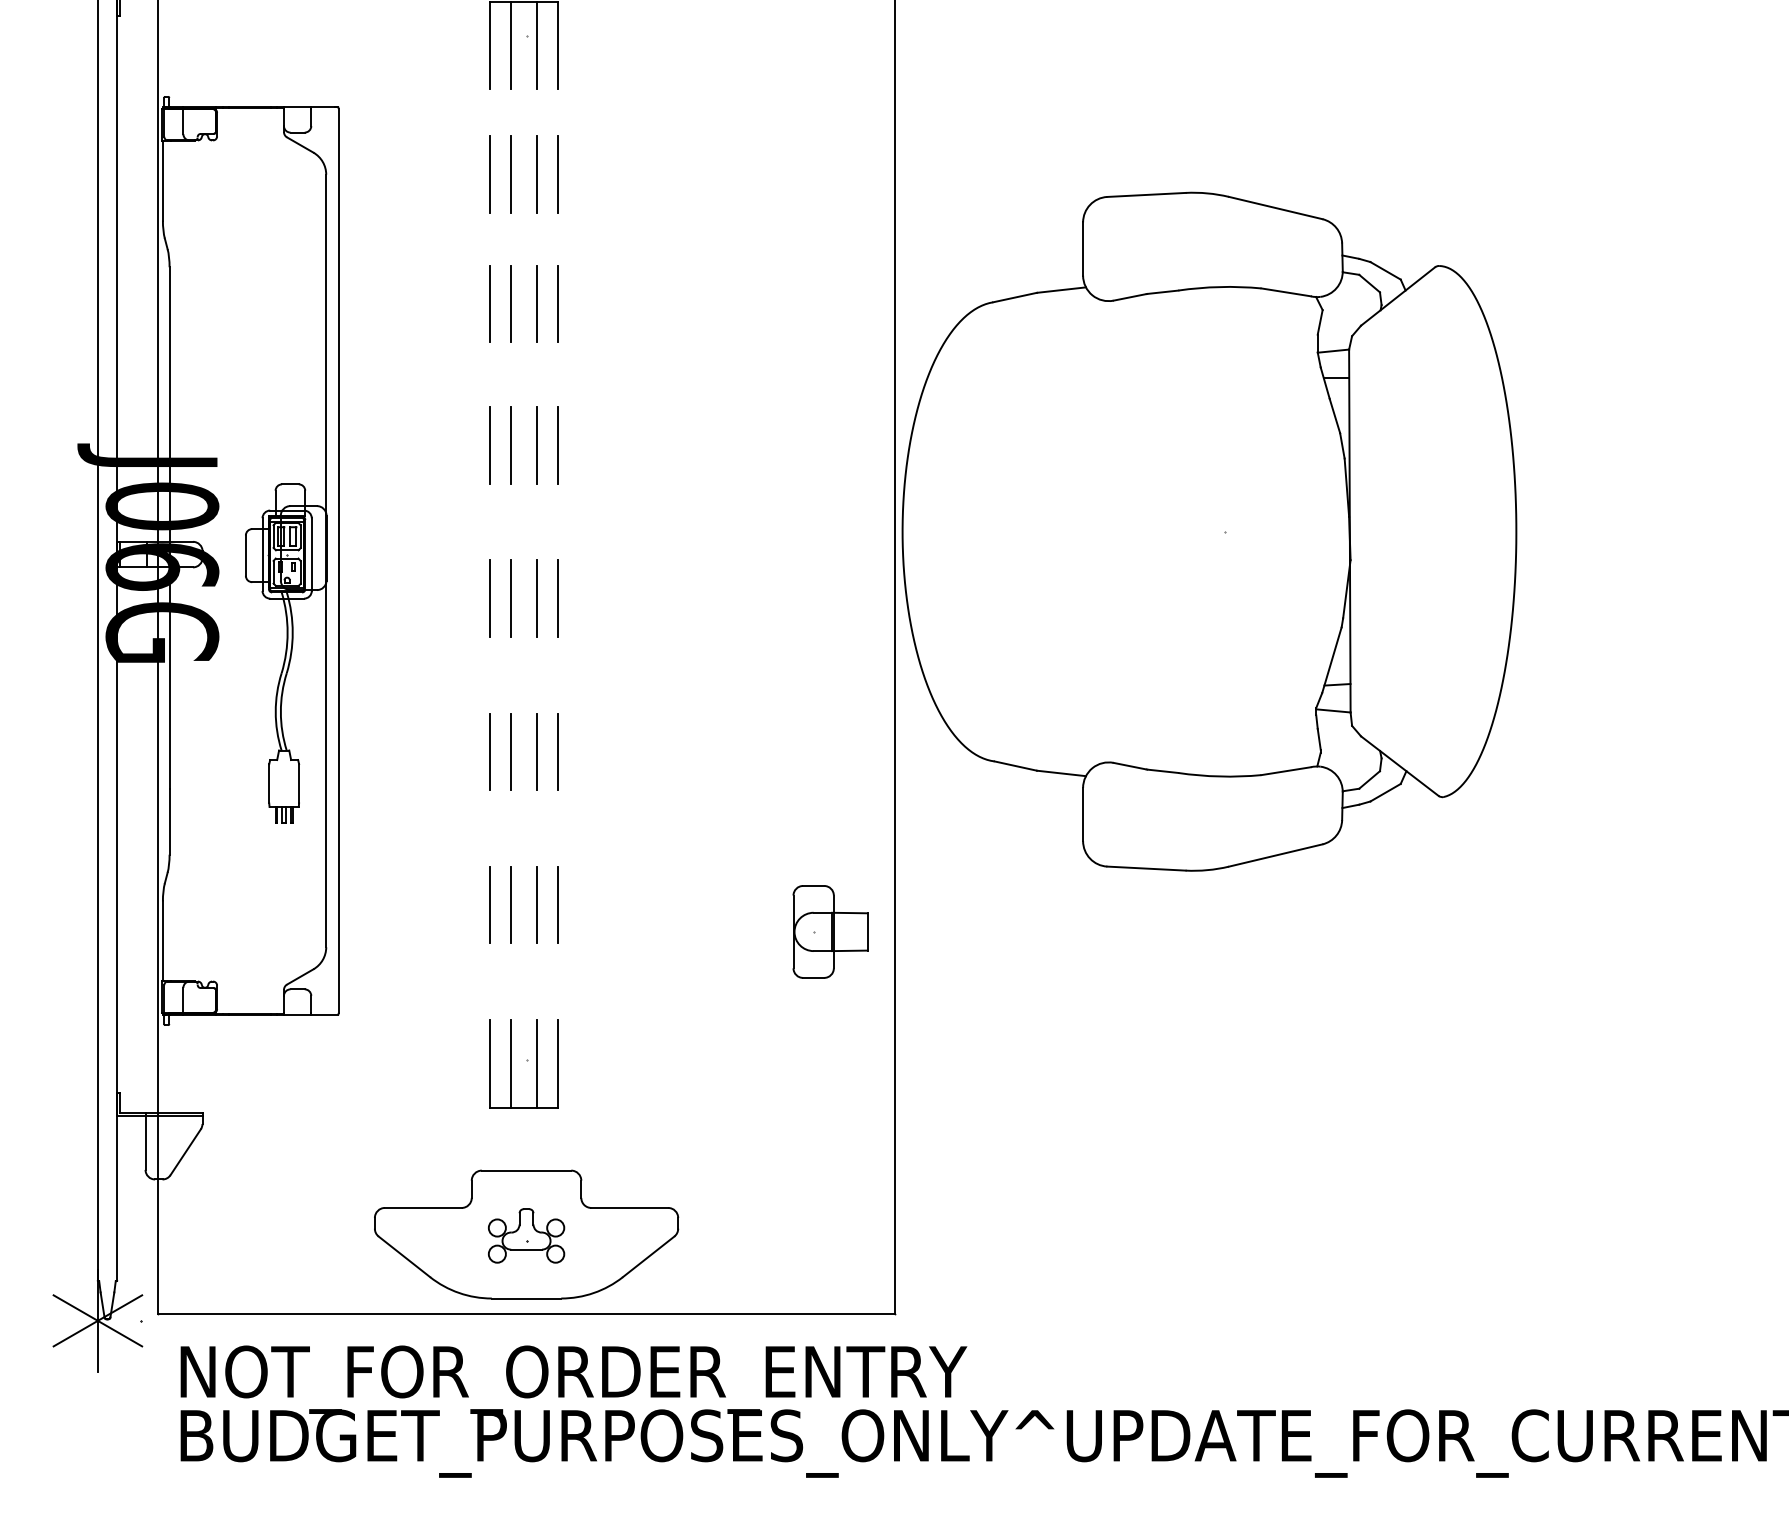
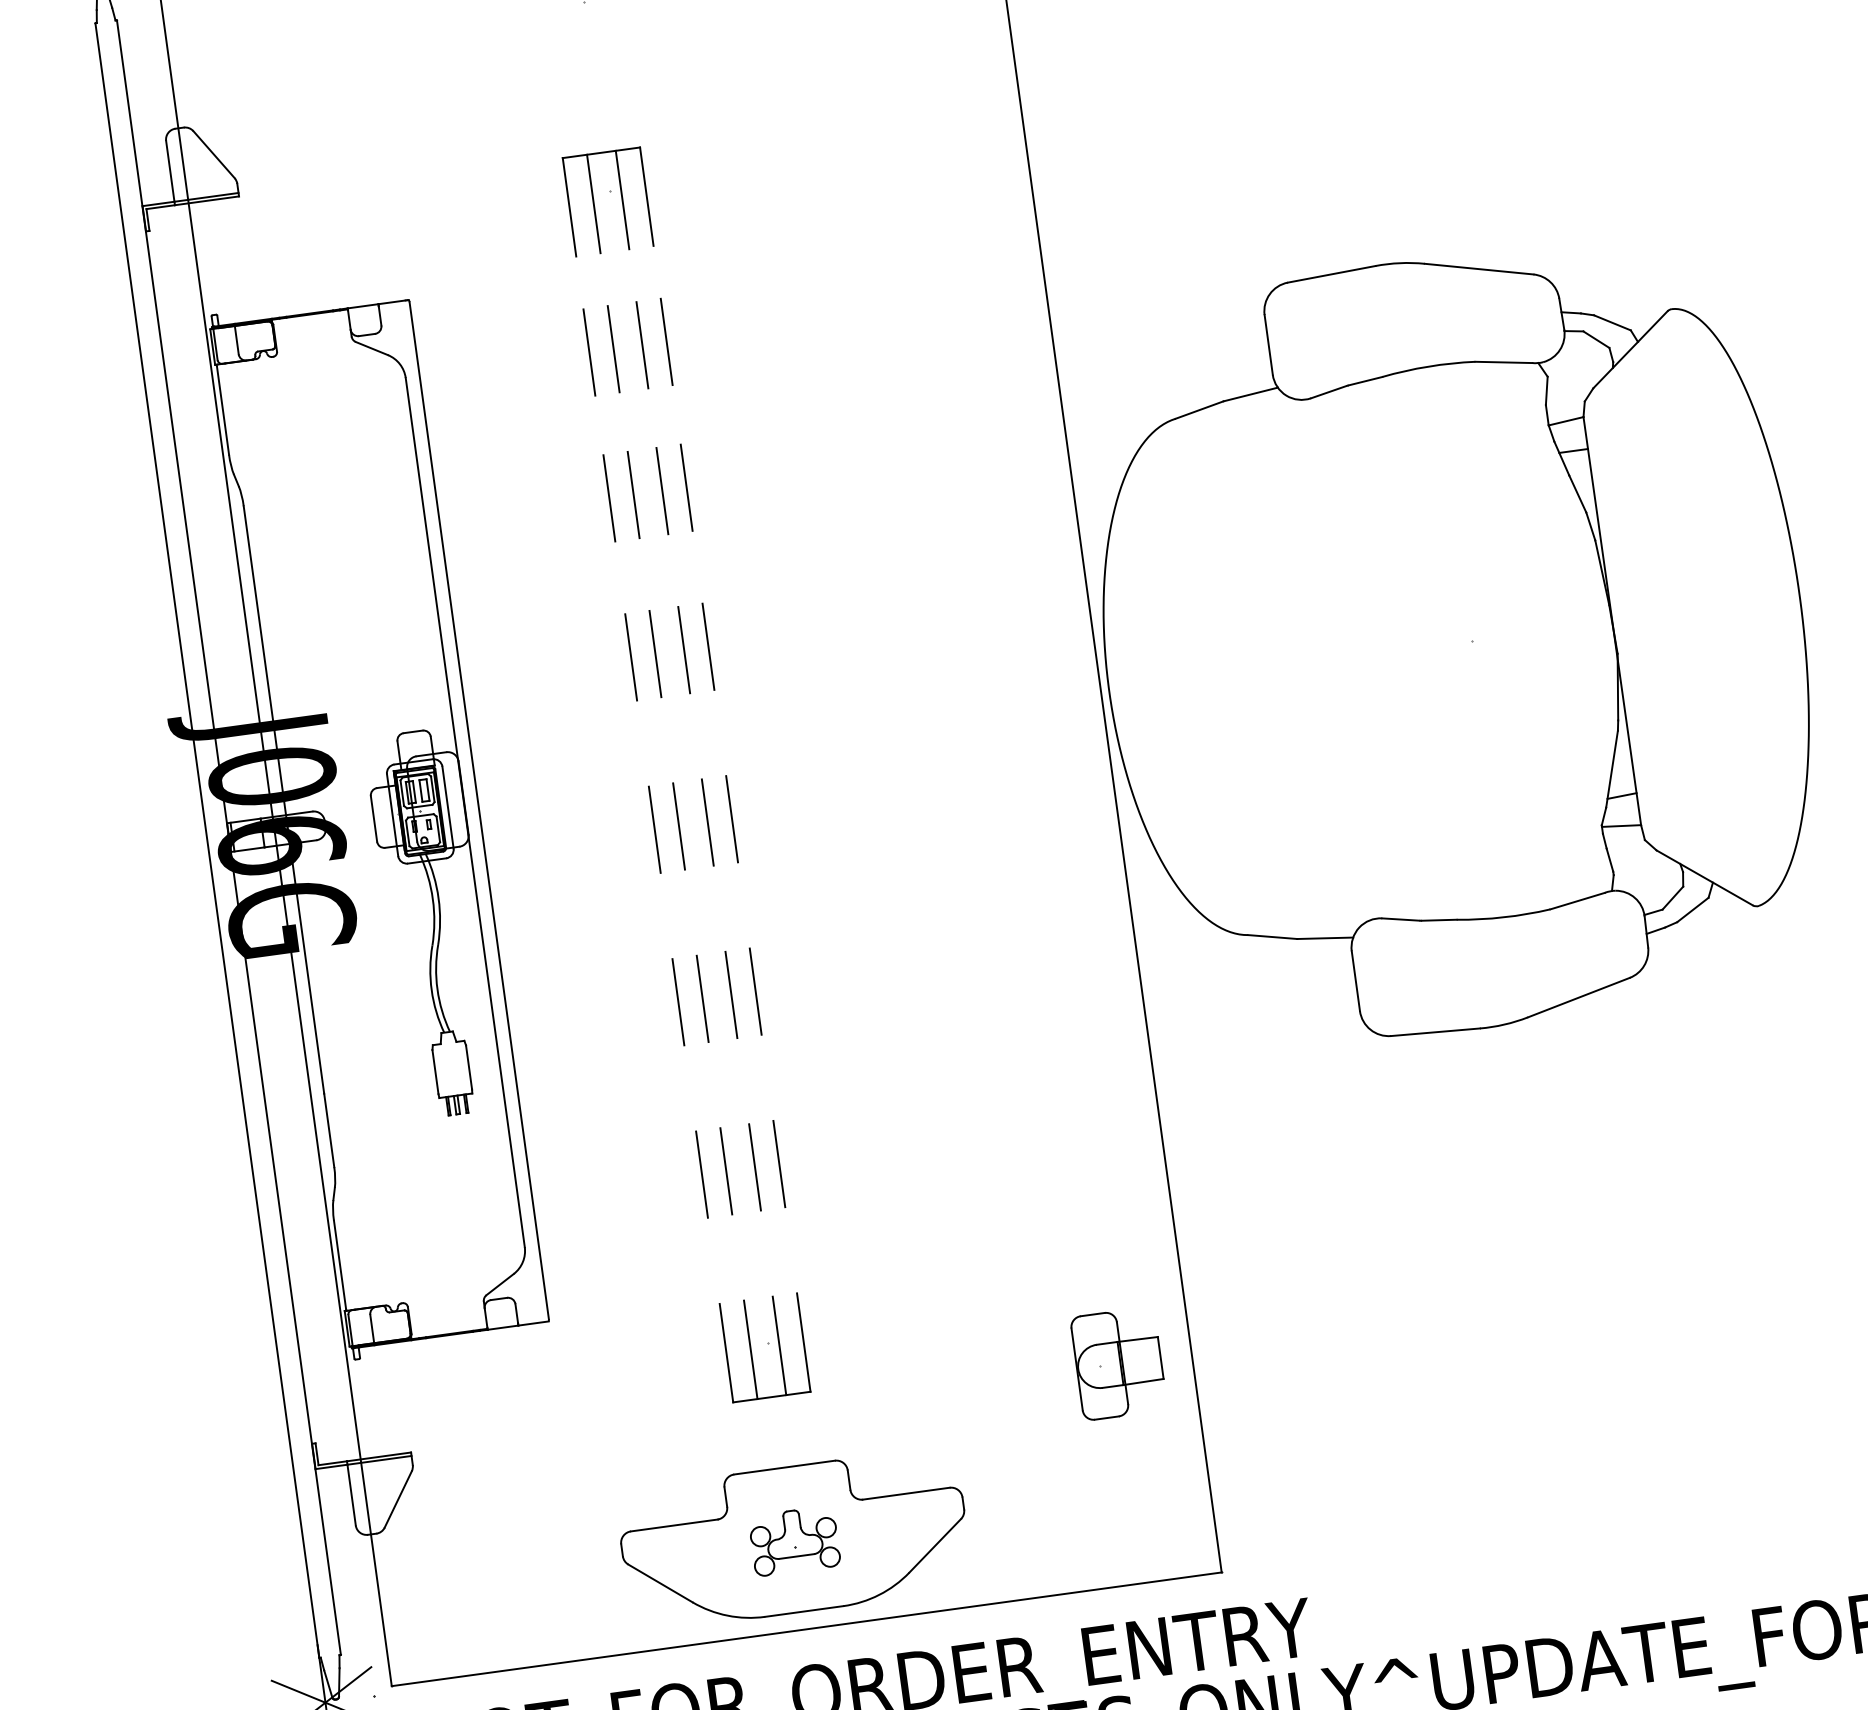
part: (830, 931) -> (1118, 1363), moved

